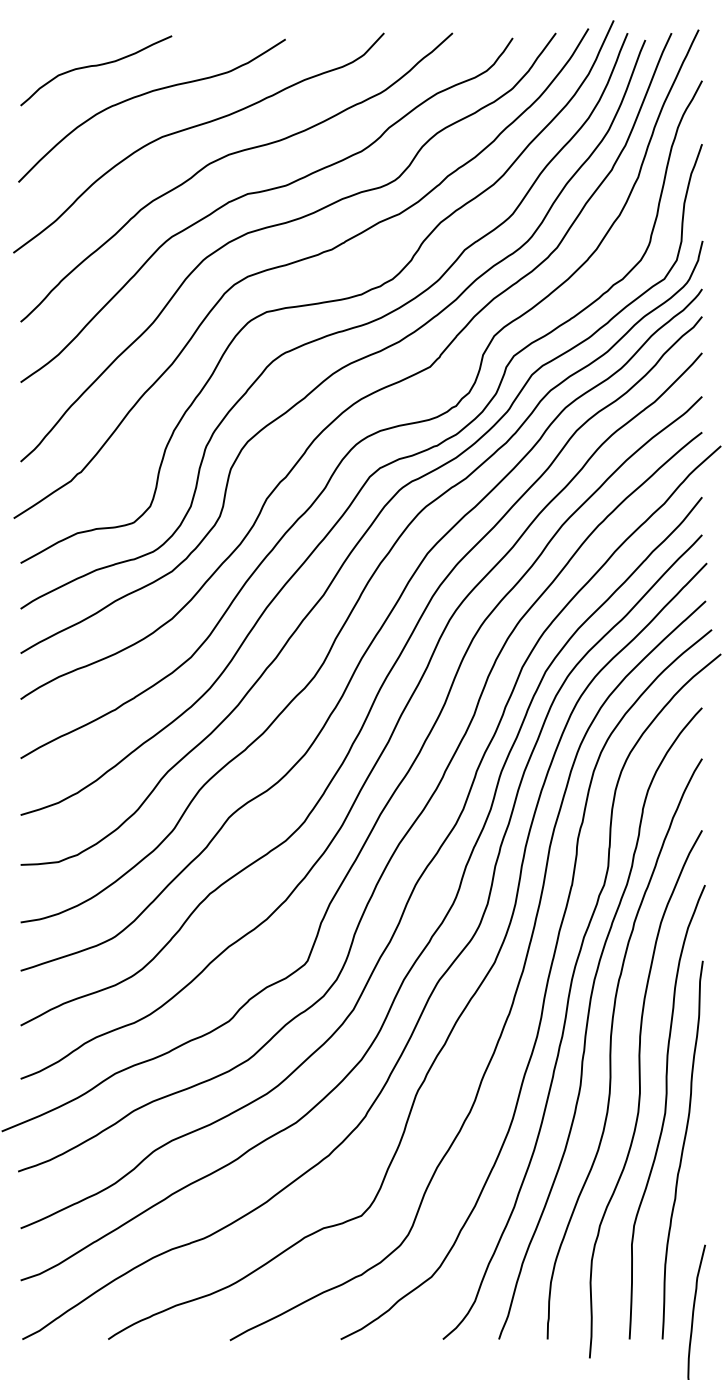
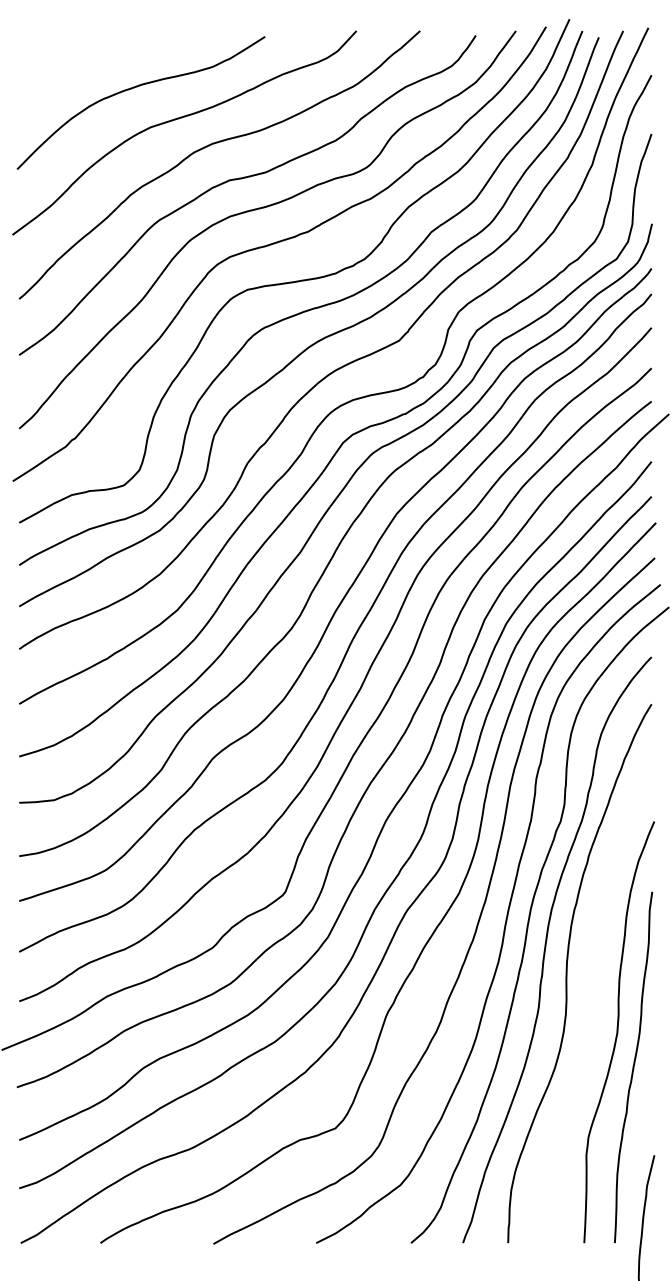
curve: (96, 66) -> (89, 61), removed
curve: (640, 1094) -> (594, 1015), removed

